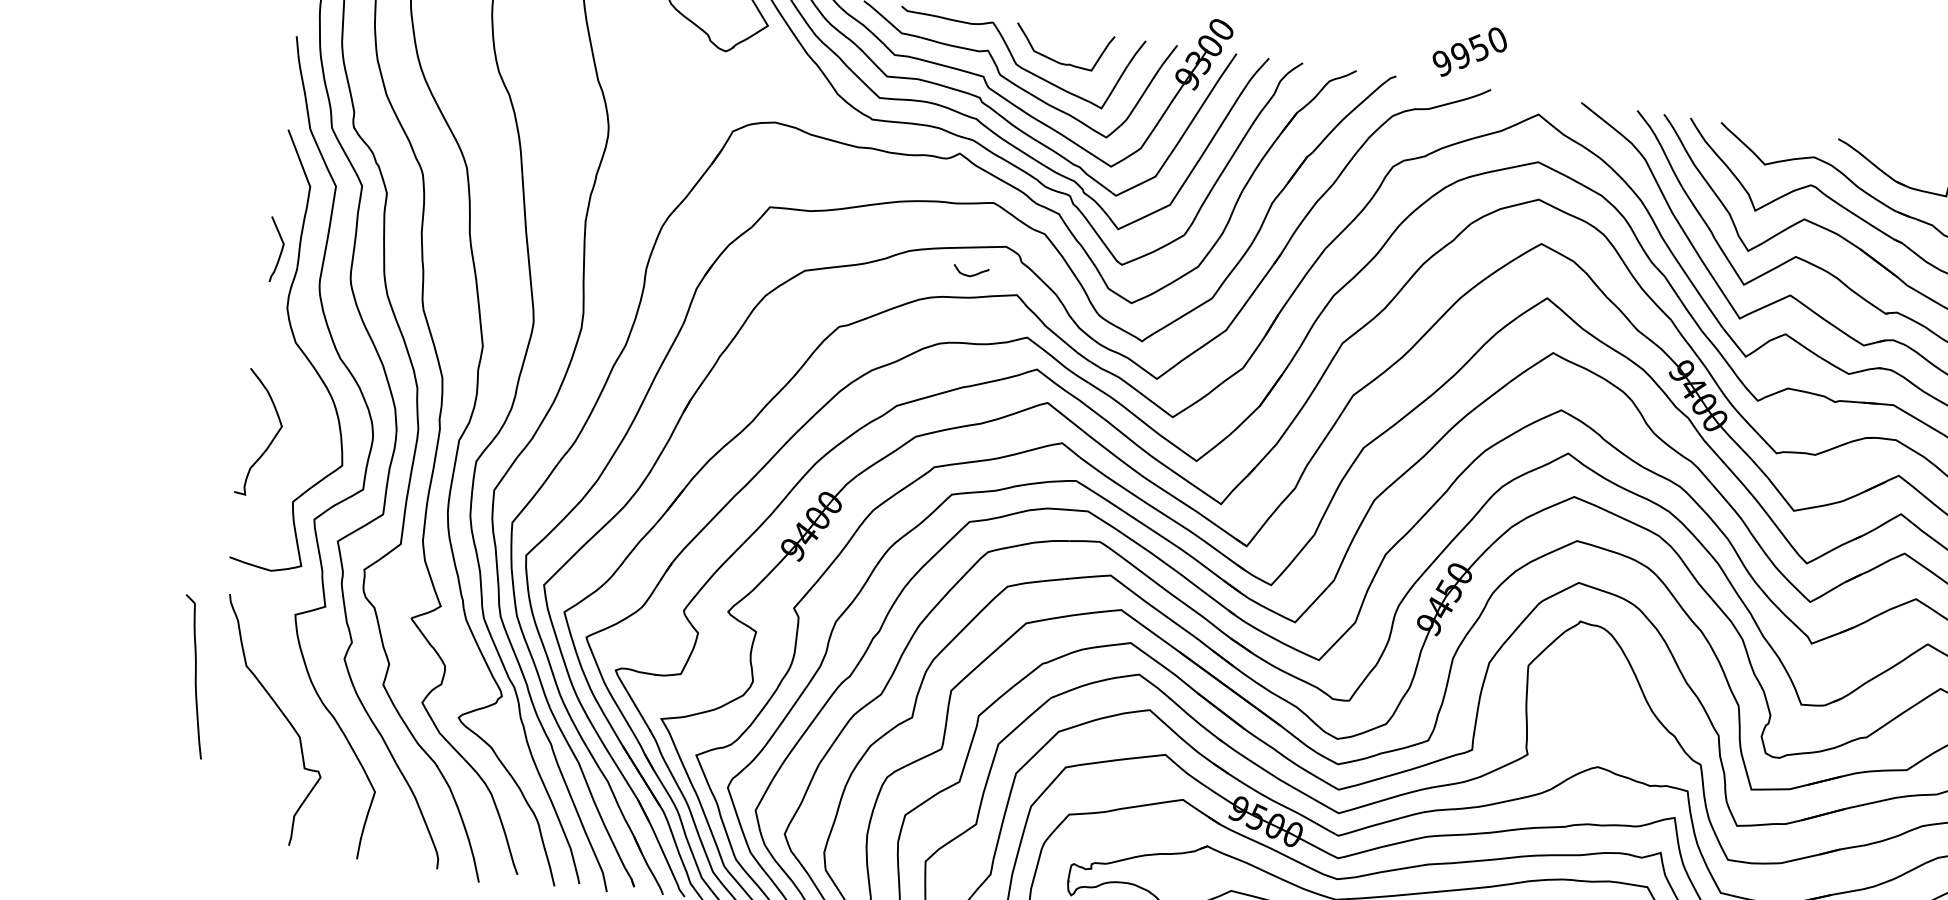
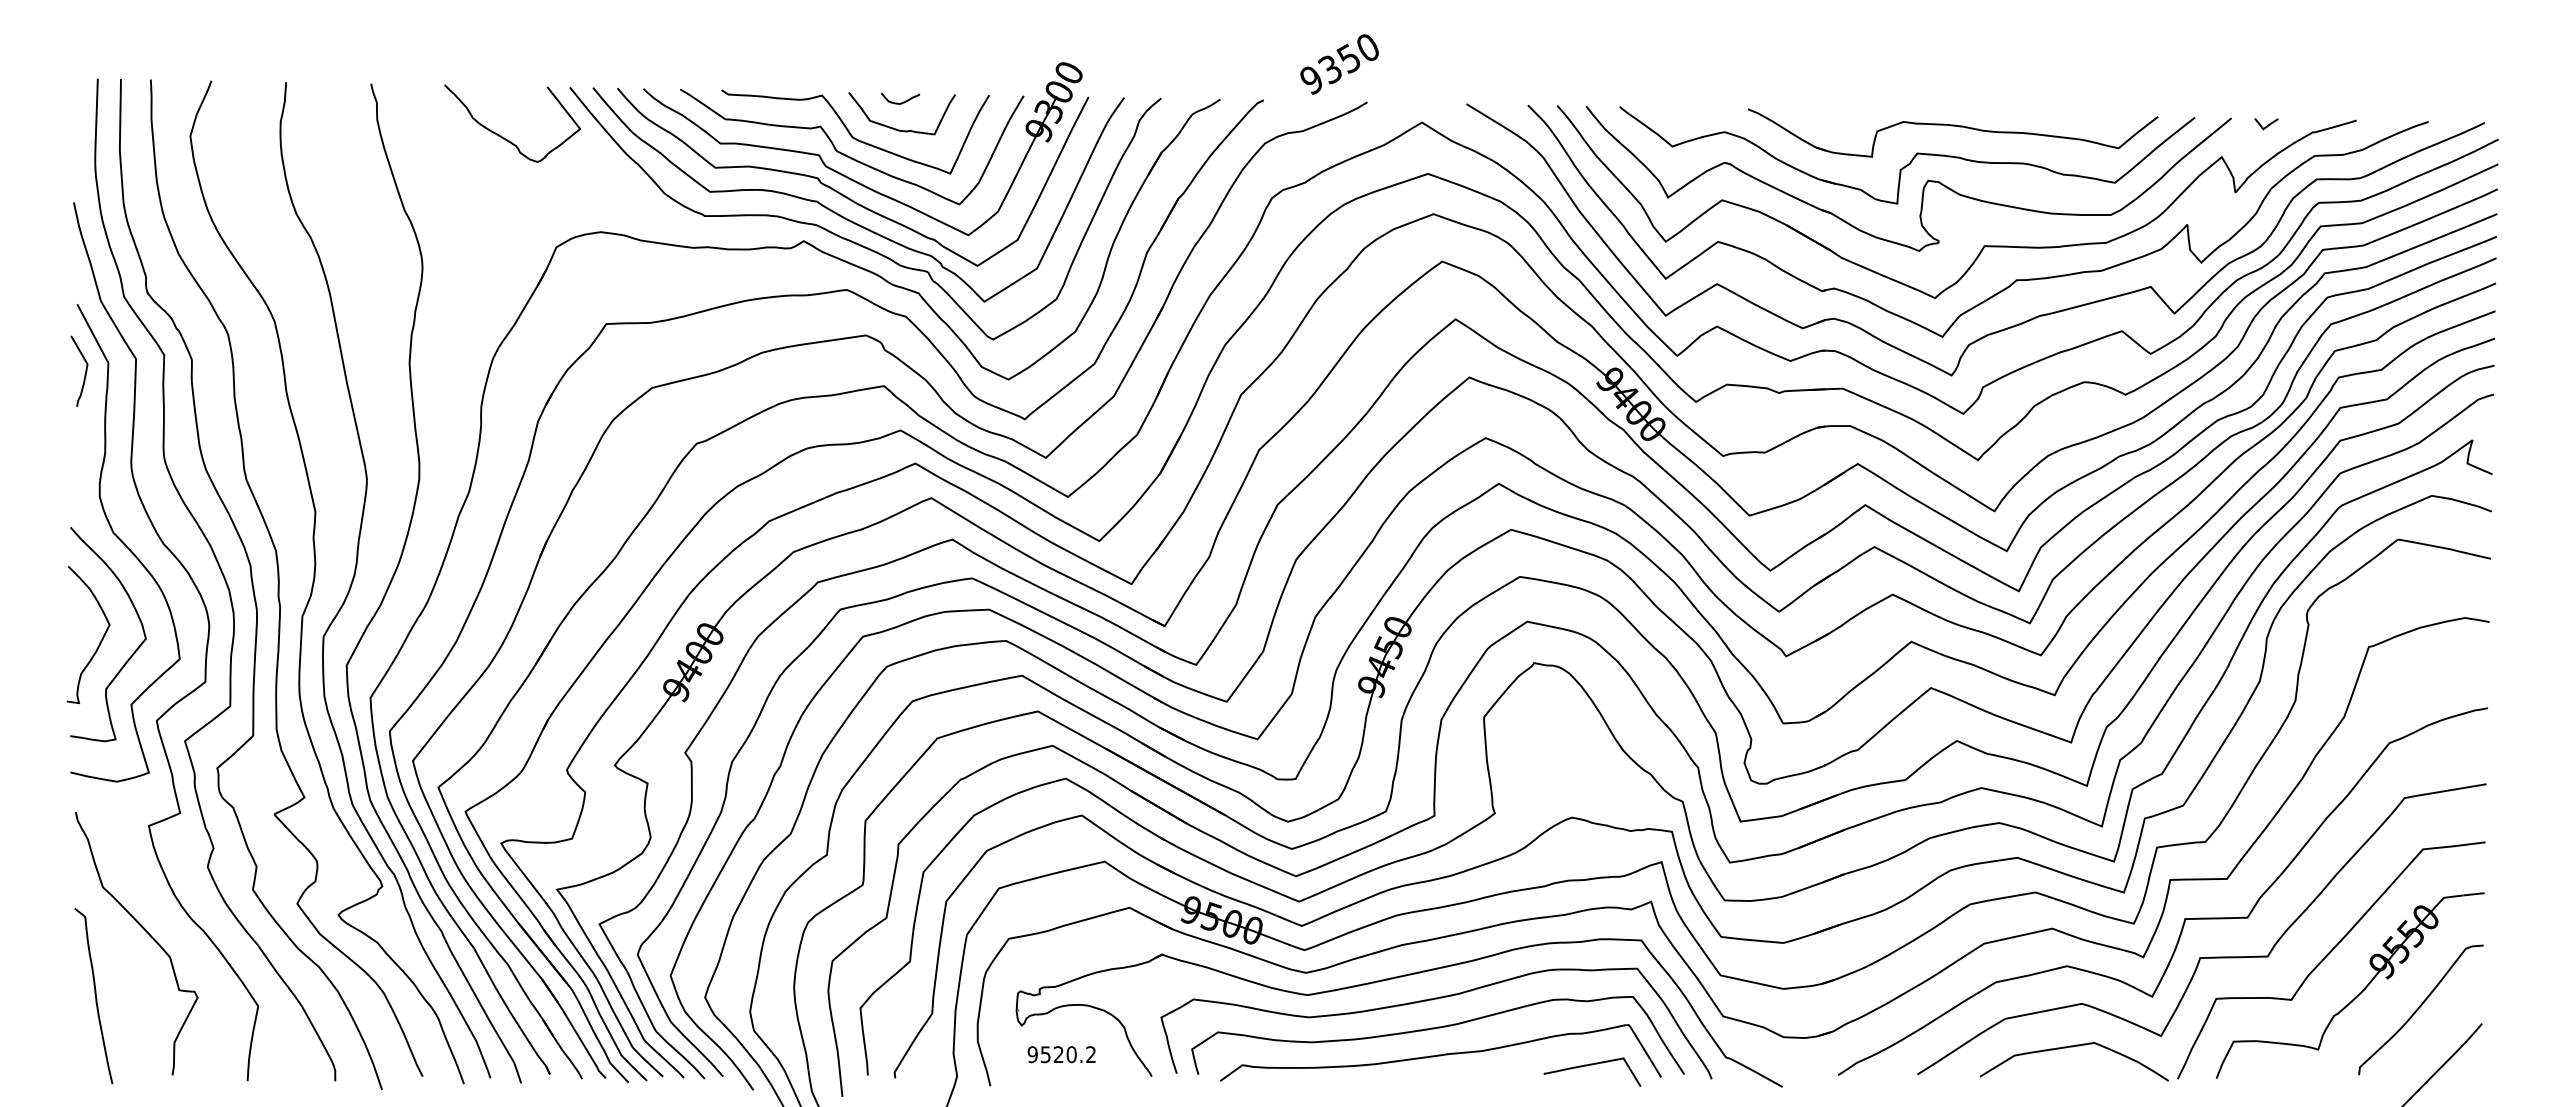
text: (1459, 55) -> (1329, 69), 9950 -> 9350
curve: (281, 249) -> (85, 370), moved
curve: (970, 275) -> (900, 102), moved
curve: (298, 456) -> (131, 654), added
curve: (195, 677) -> (95, 996), moved

